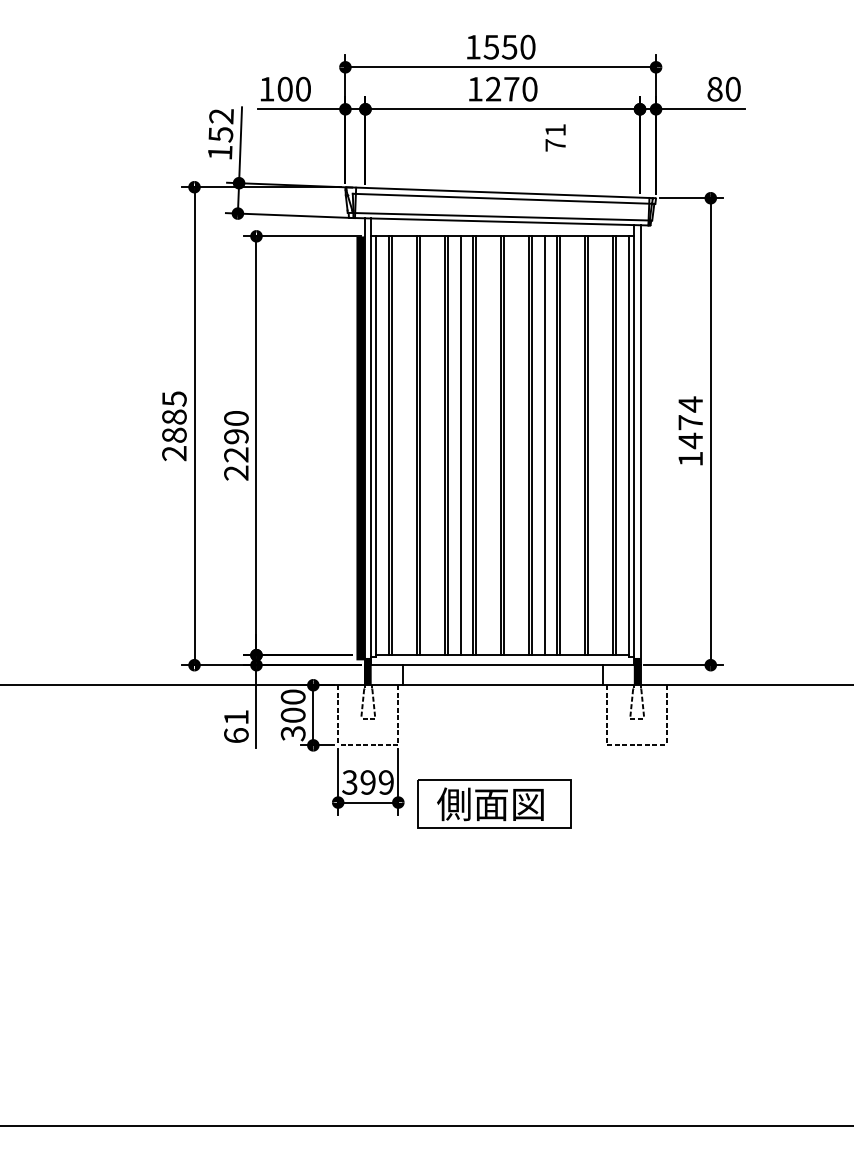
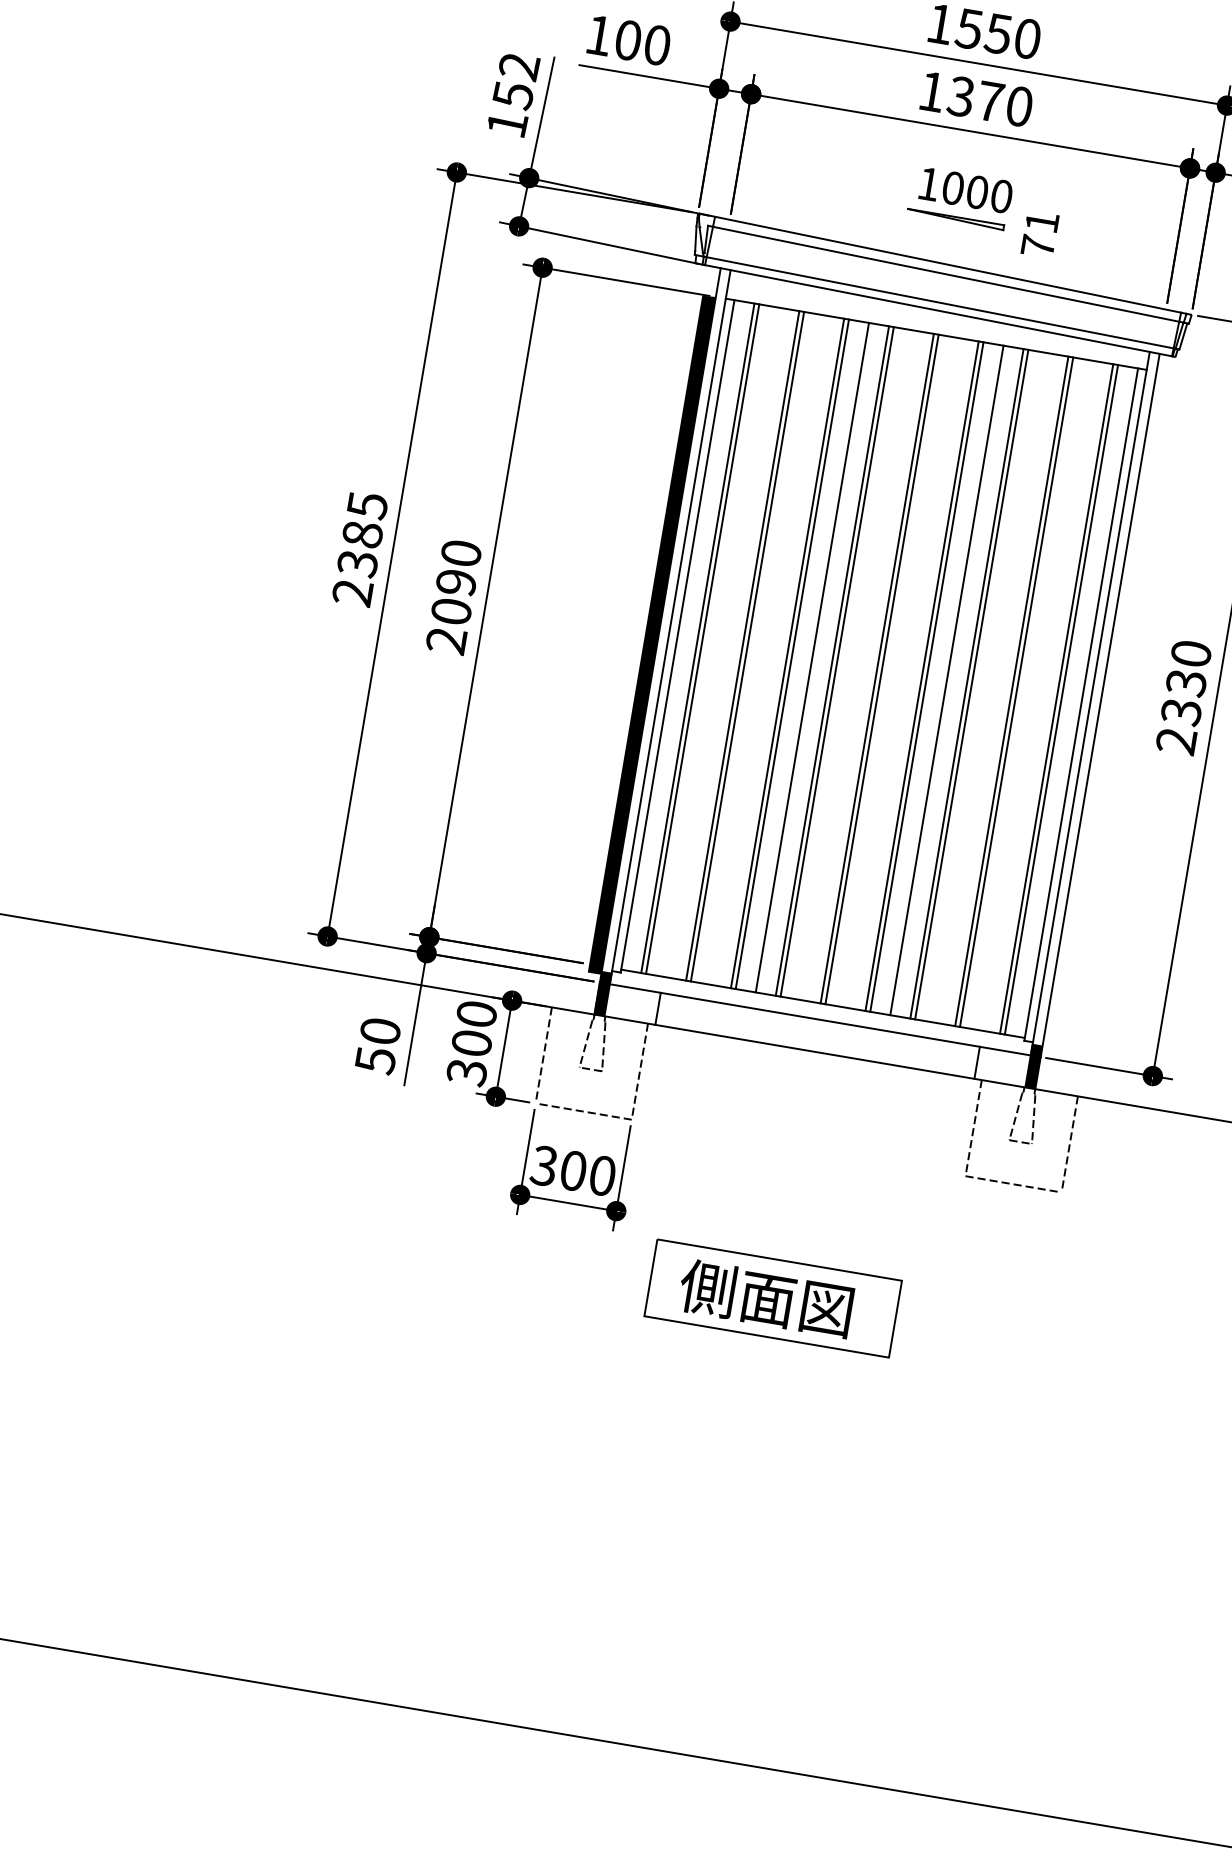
text: (493, 89) -> (961, 97), 1270 -> 1370
text: (555, 137) -> (1040, 233), moved
part: (502, 150) -> (959, 197), added
text: (690, 431) -> (1183, 697), 1474 -> 2330
text: (174, 435) -> (357, 563), 2885 -> 2385
text: (236, 454) -> (451, 611), 2290 -> 2090
text: (236, 726) -> (378, 1045), 61 -> 50
text: (376, 782) -> (586, 1173), 399 -> 300
part: (494, 803) -> (772, 1298), moved

